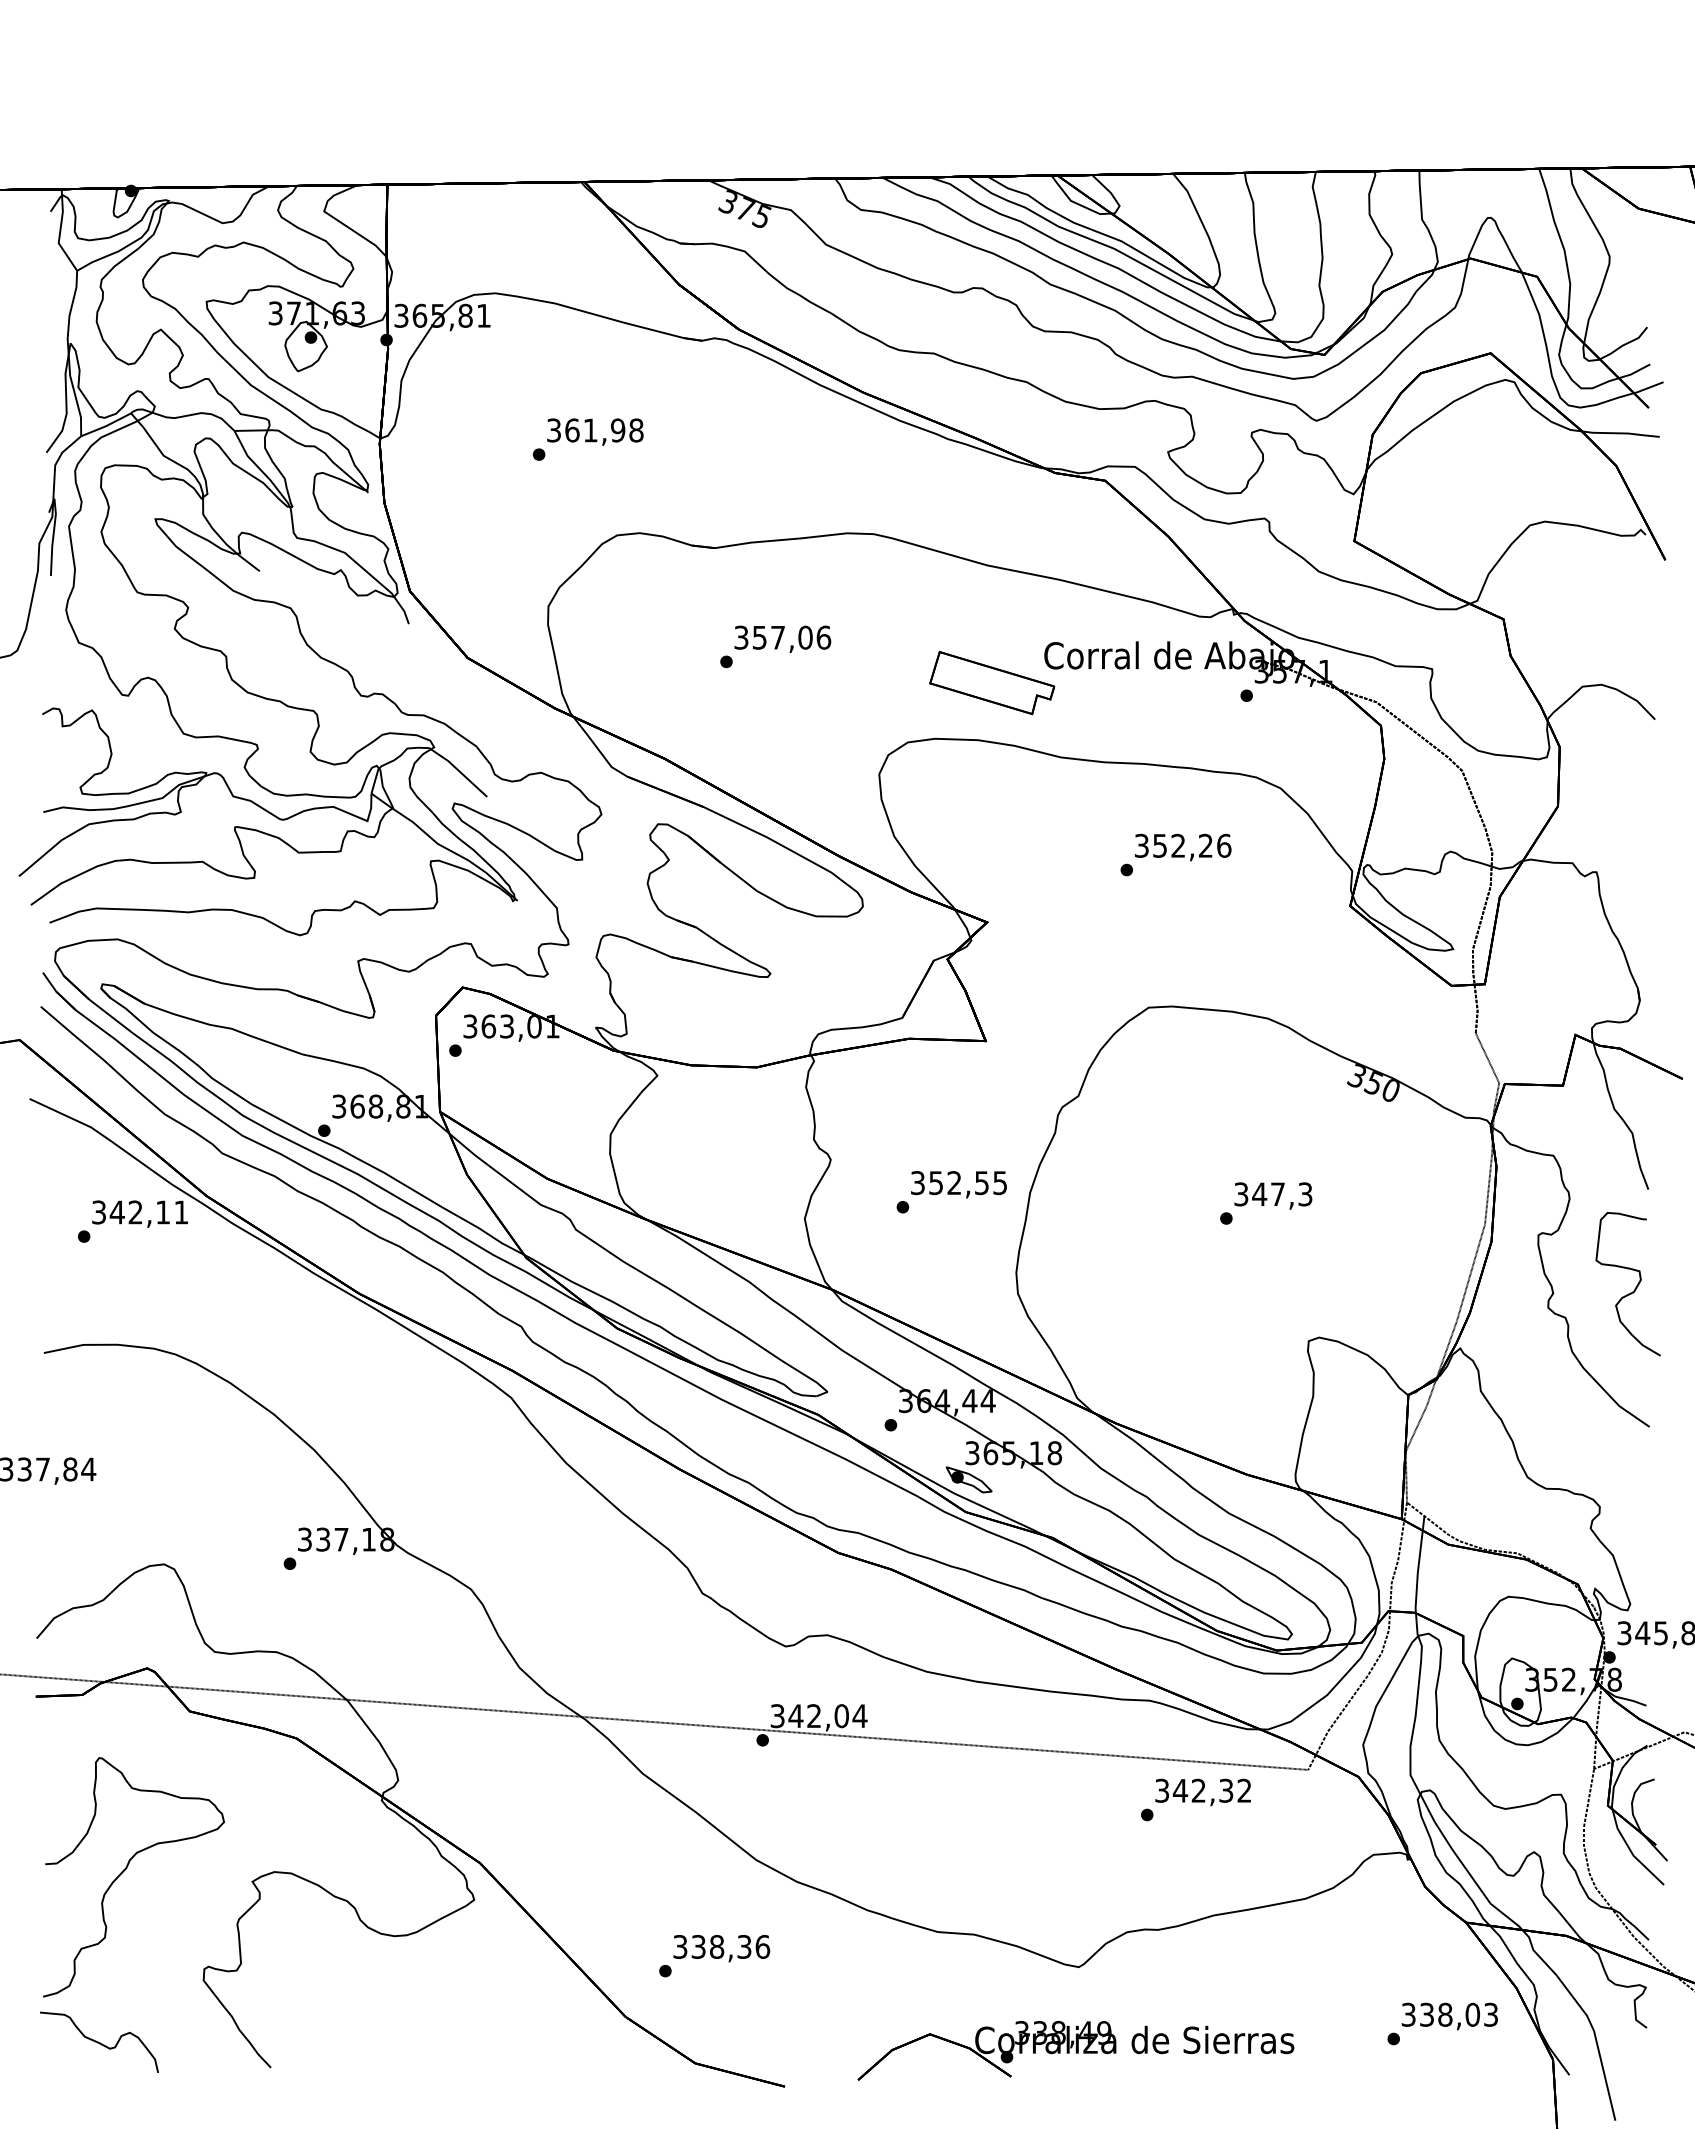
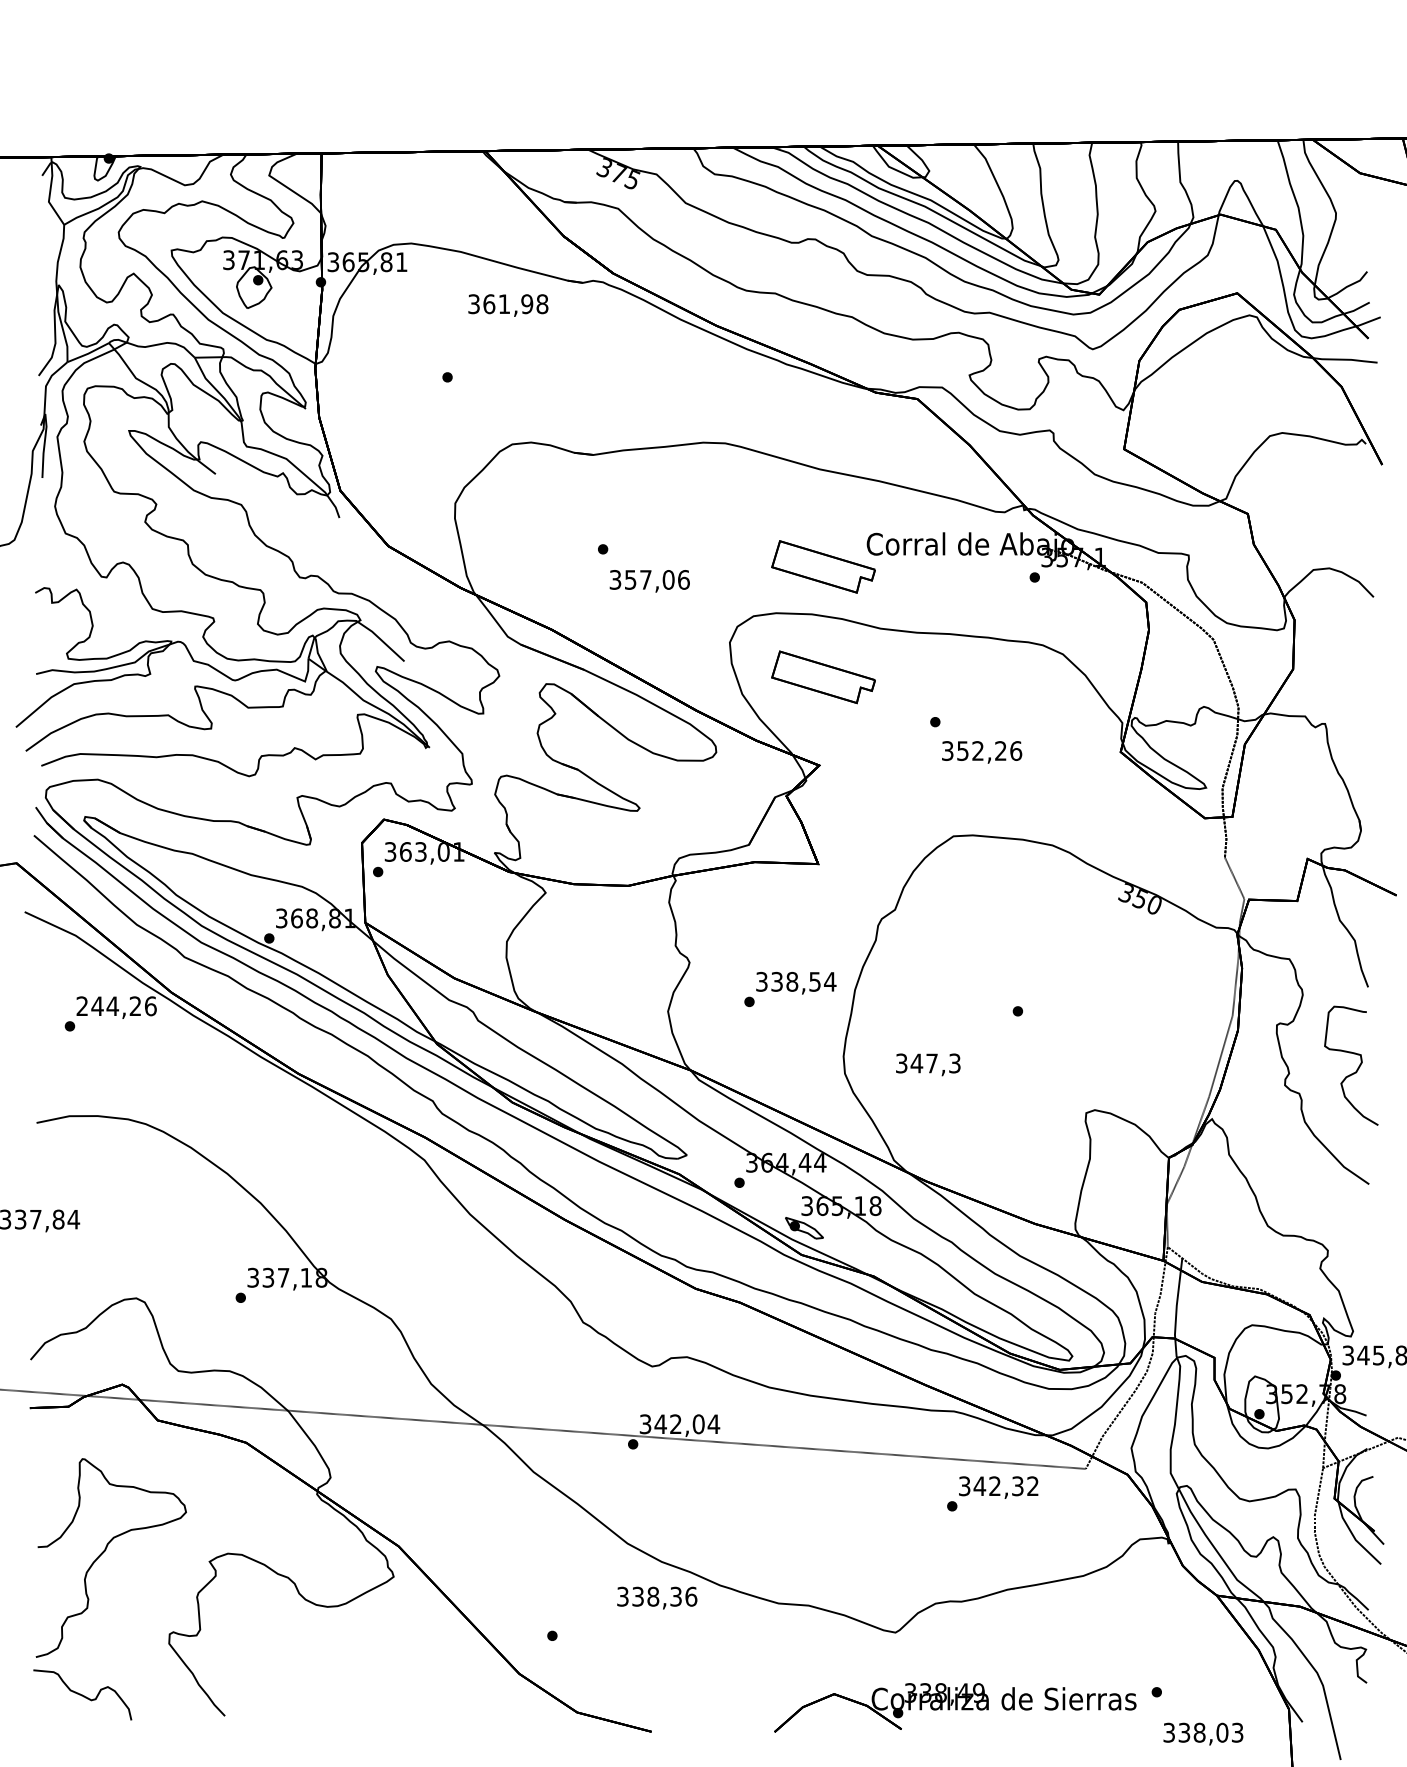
text: (595, 431) -> (508, 305), moved
text: (782, 638) -> (649, 580), moved
part: (992, 816) -> (823, 677), added
text: (1183, 847) -> (982, 752), moved
text: (968, 1183) -> (803, 982), 352,55 -> 338,54
text: (1273, 1195) -> (928, 1064), moved
text: (140, 1212) -> (116, 1006), 342,11 -> 244,26
text: (721, 1948) -> (657, 1598), moved
text: (1449, 2016) -> (1203, 1734), moved
part: (1075, 2050) -> (954, 1707), moved

